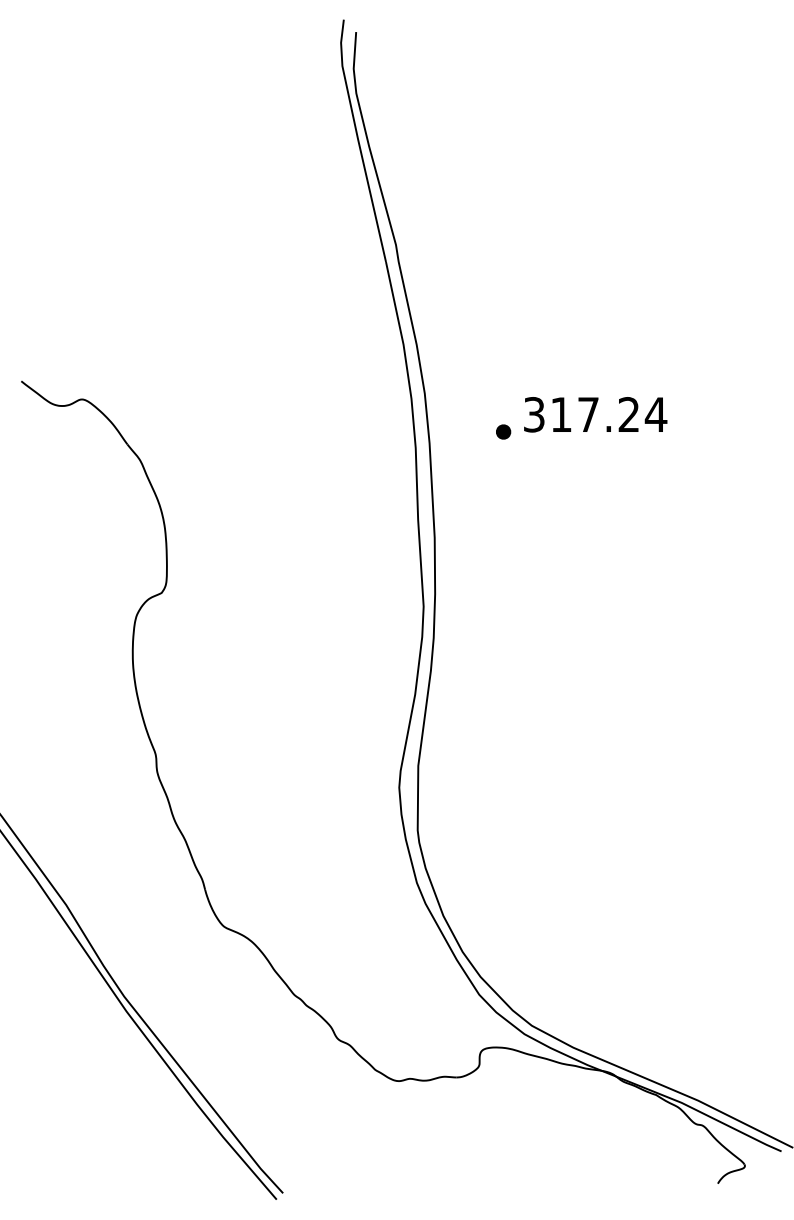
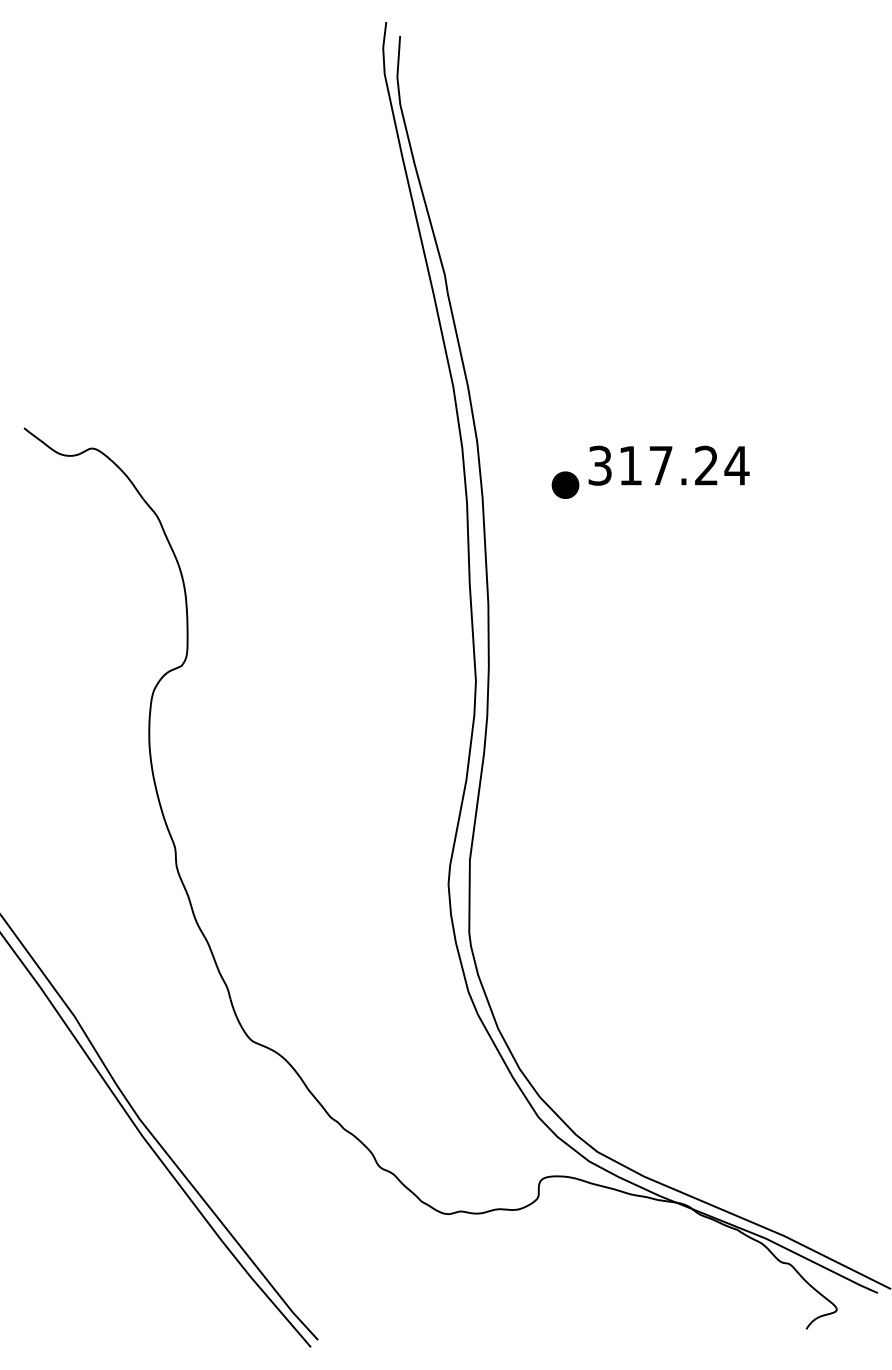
part: (503, 431) -> (565, 484), size x1.6

